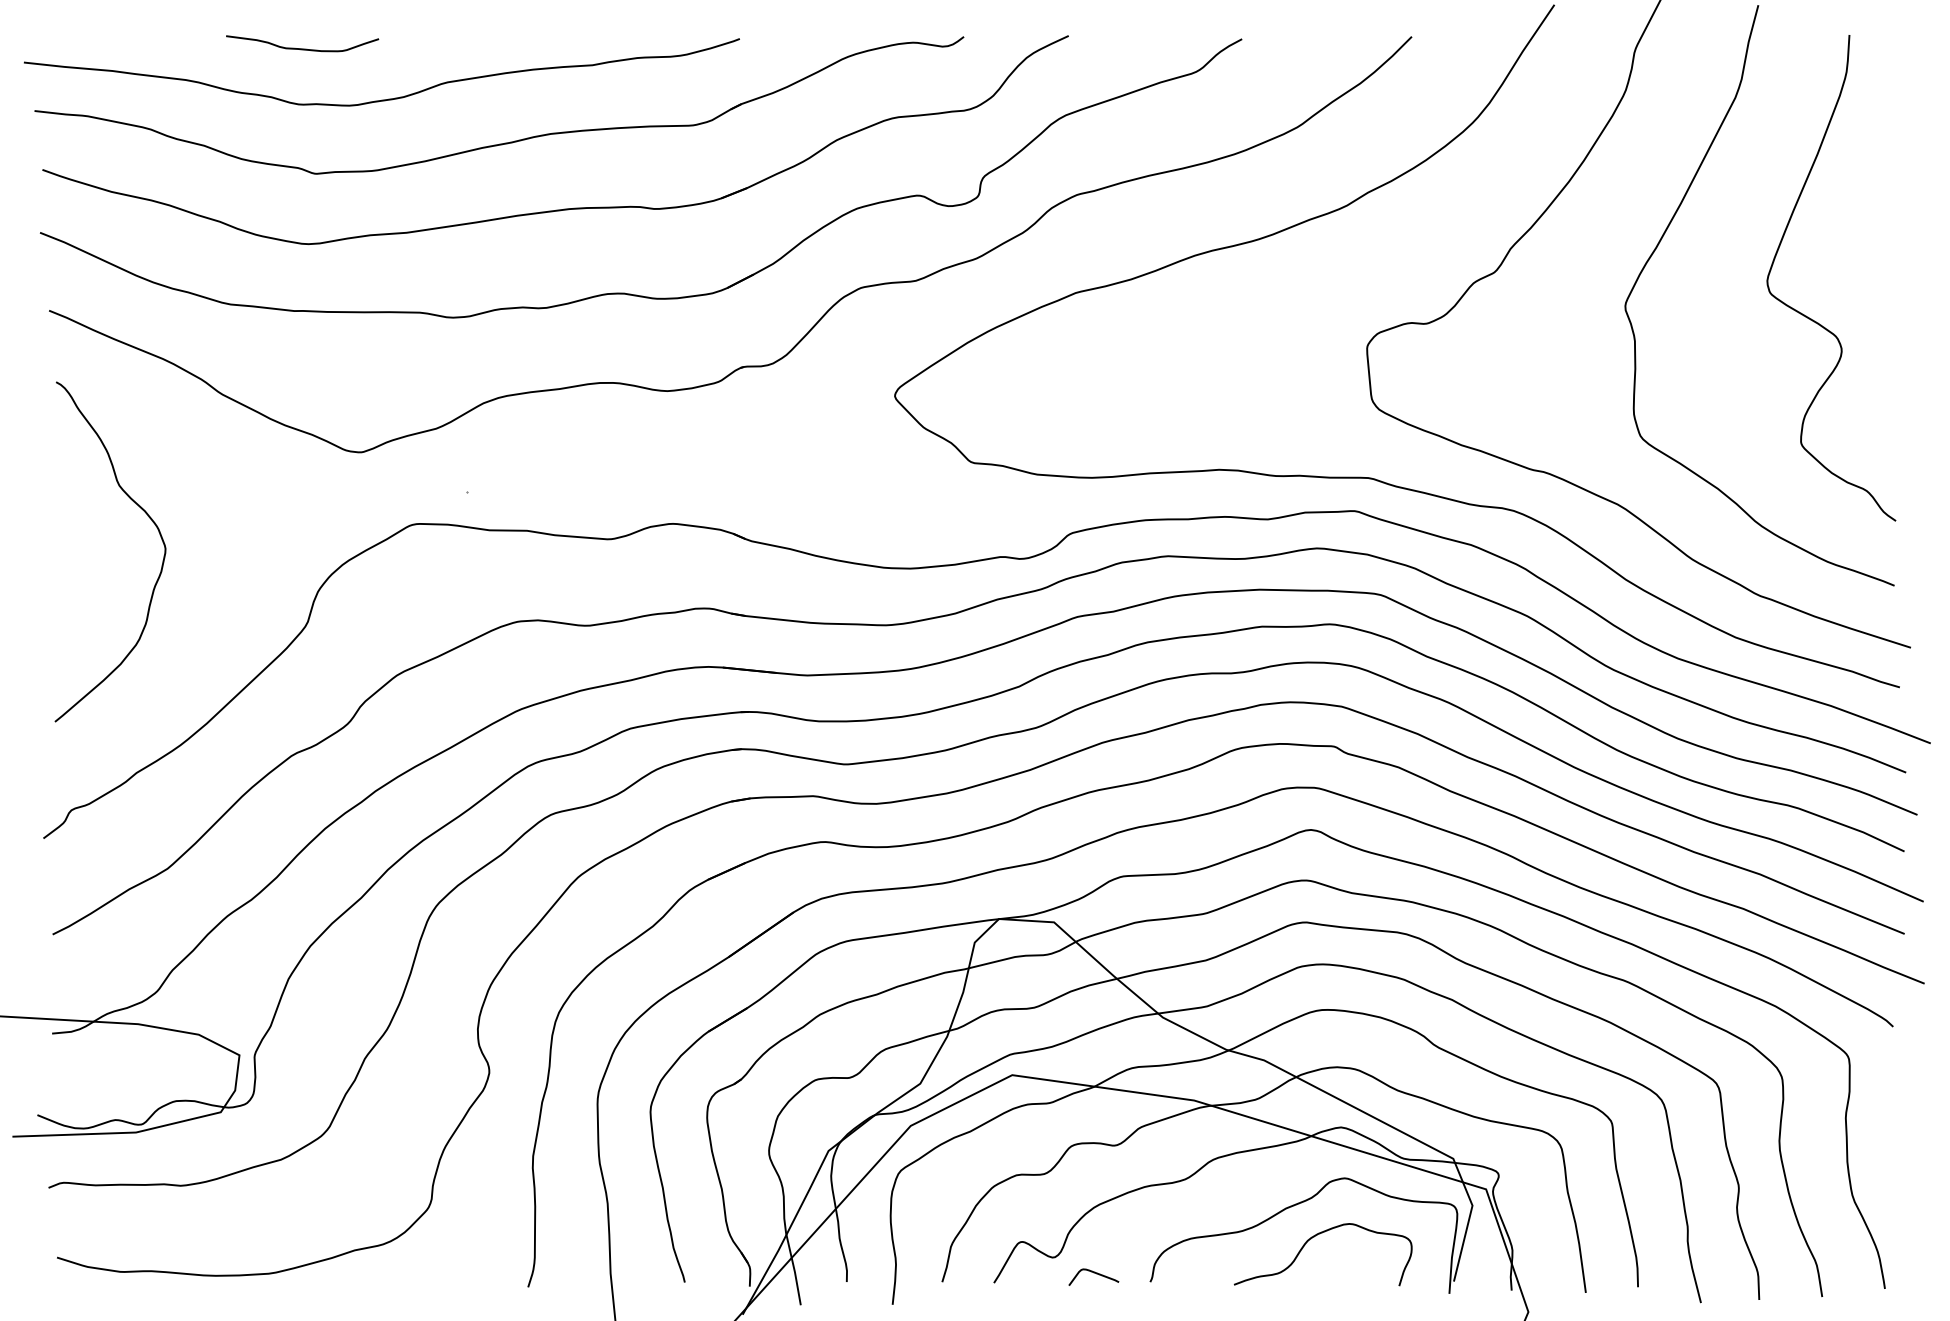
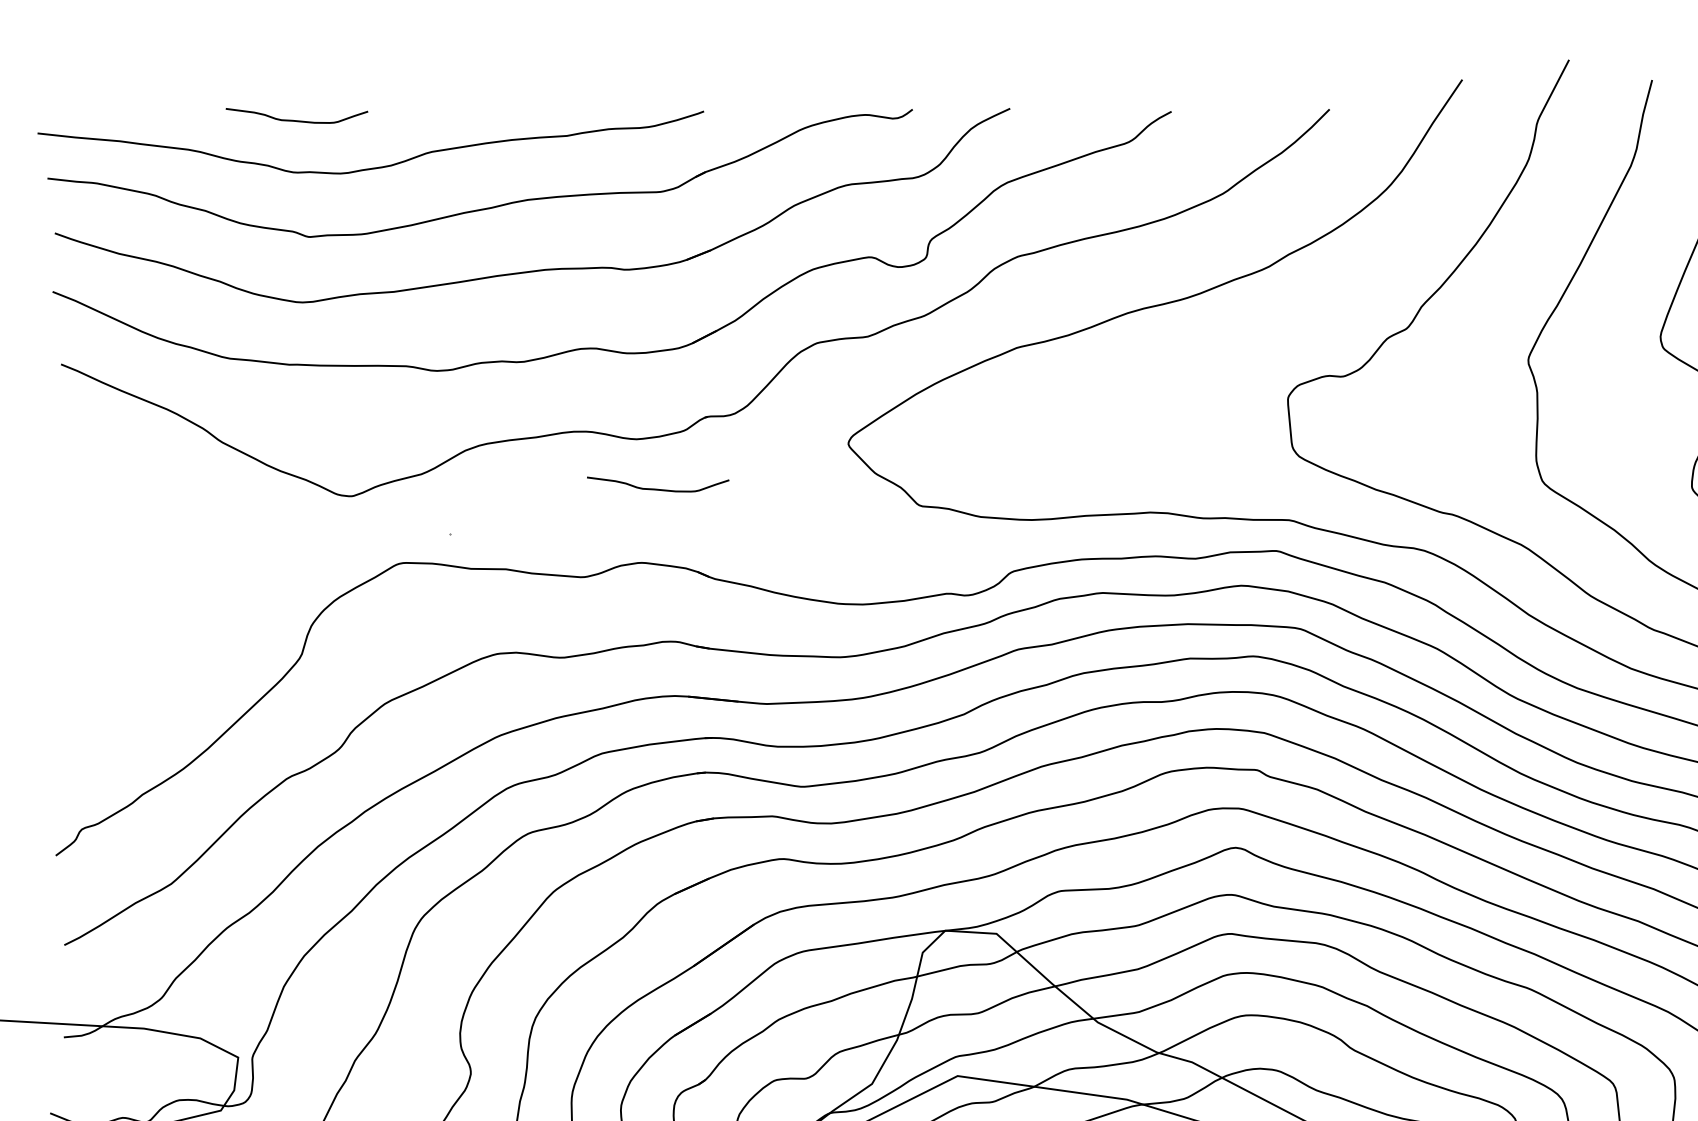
curve: (690, 444) -> (658, 488), added
curve: (148, 517) -> (153, 556), removed

